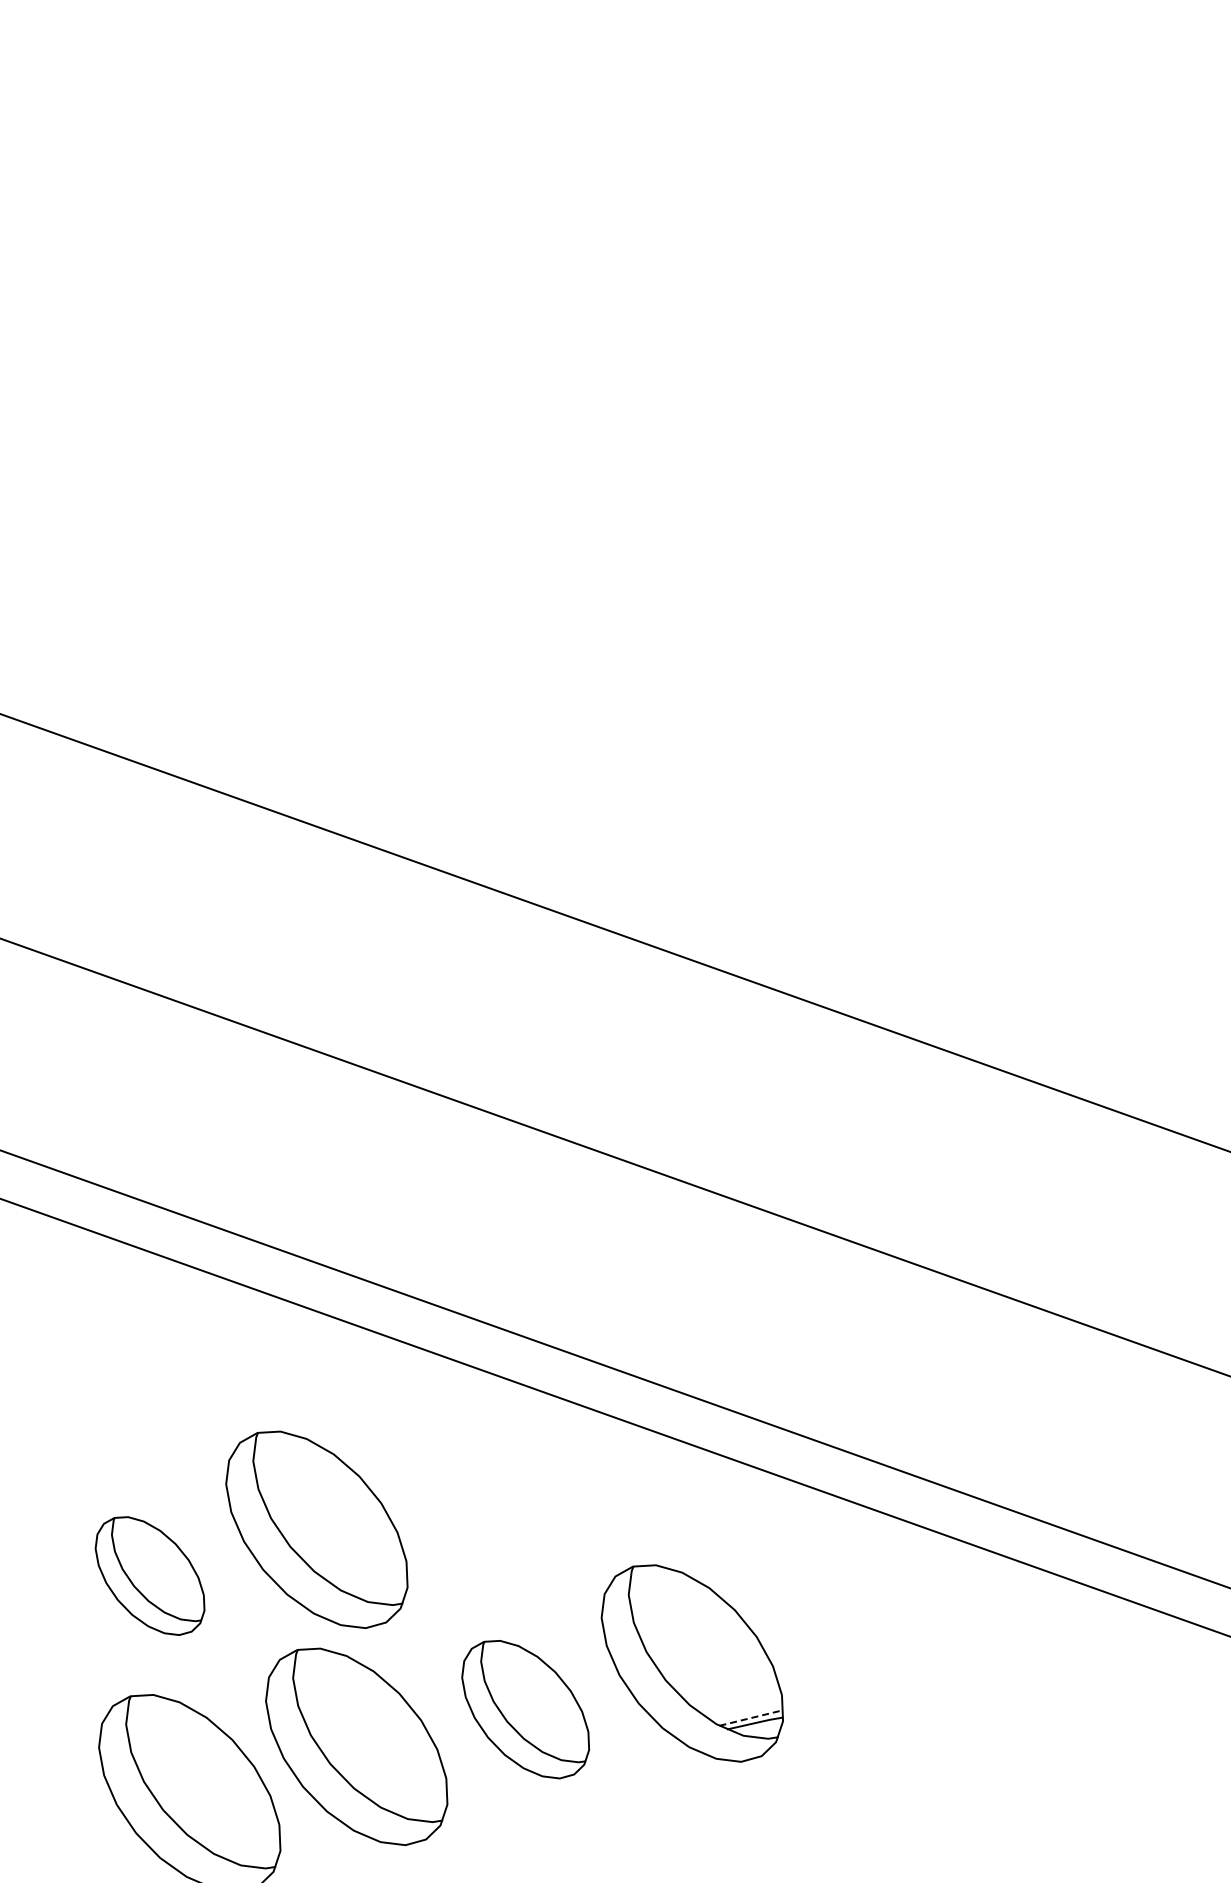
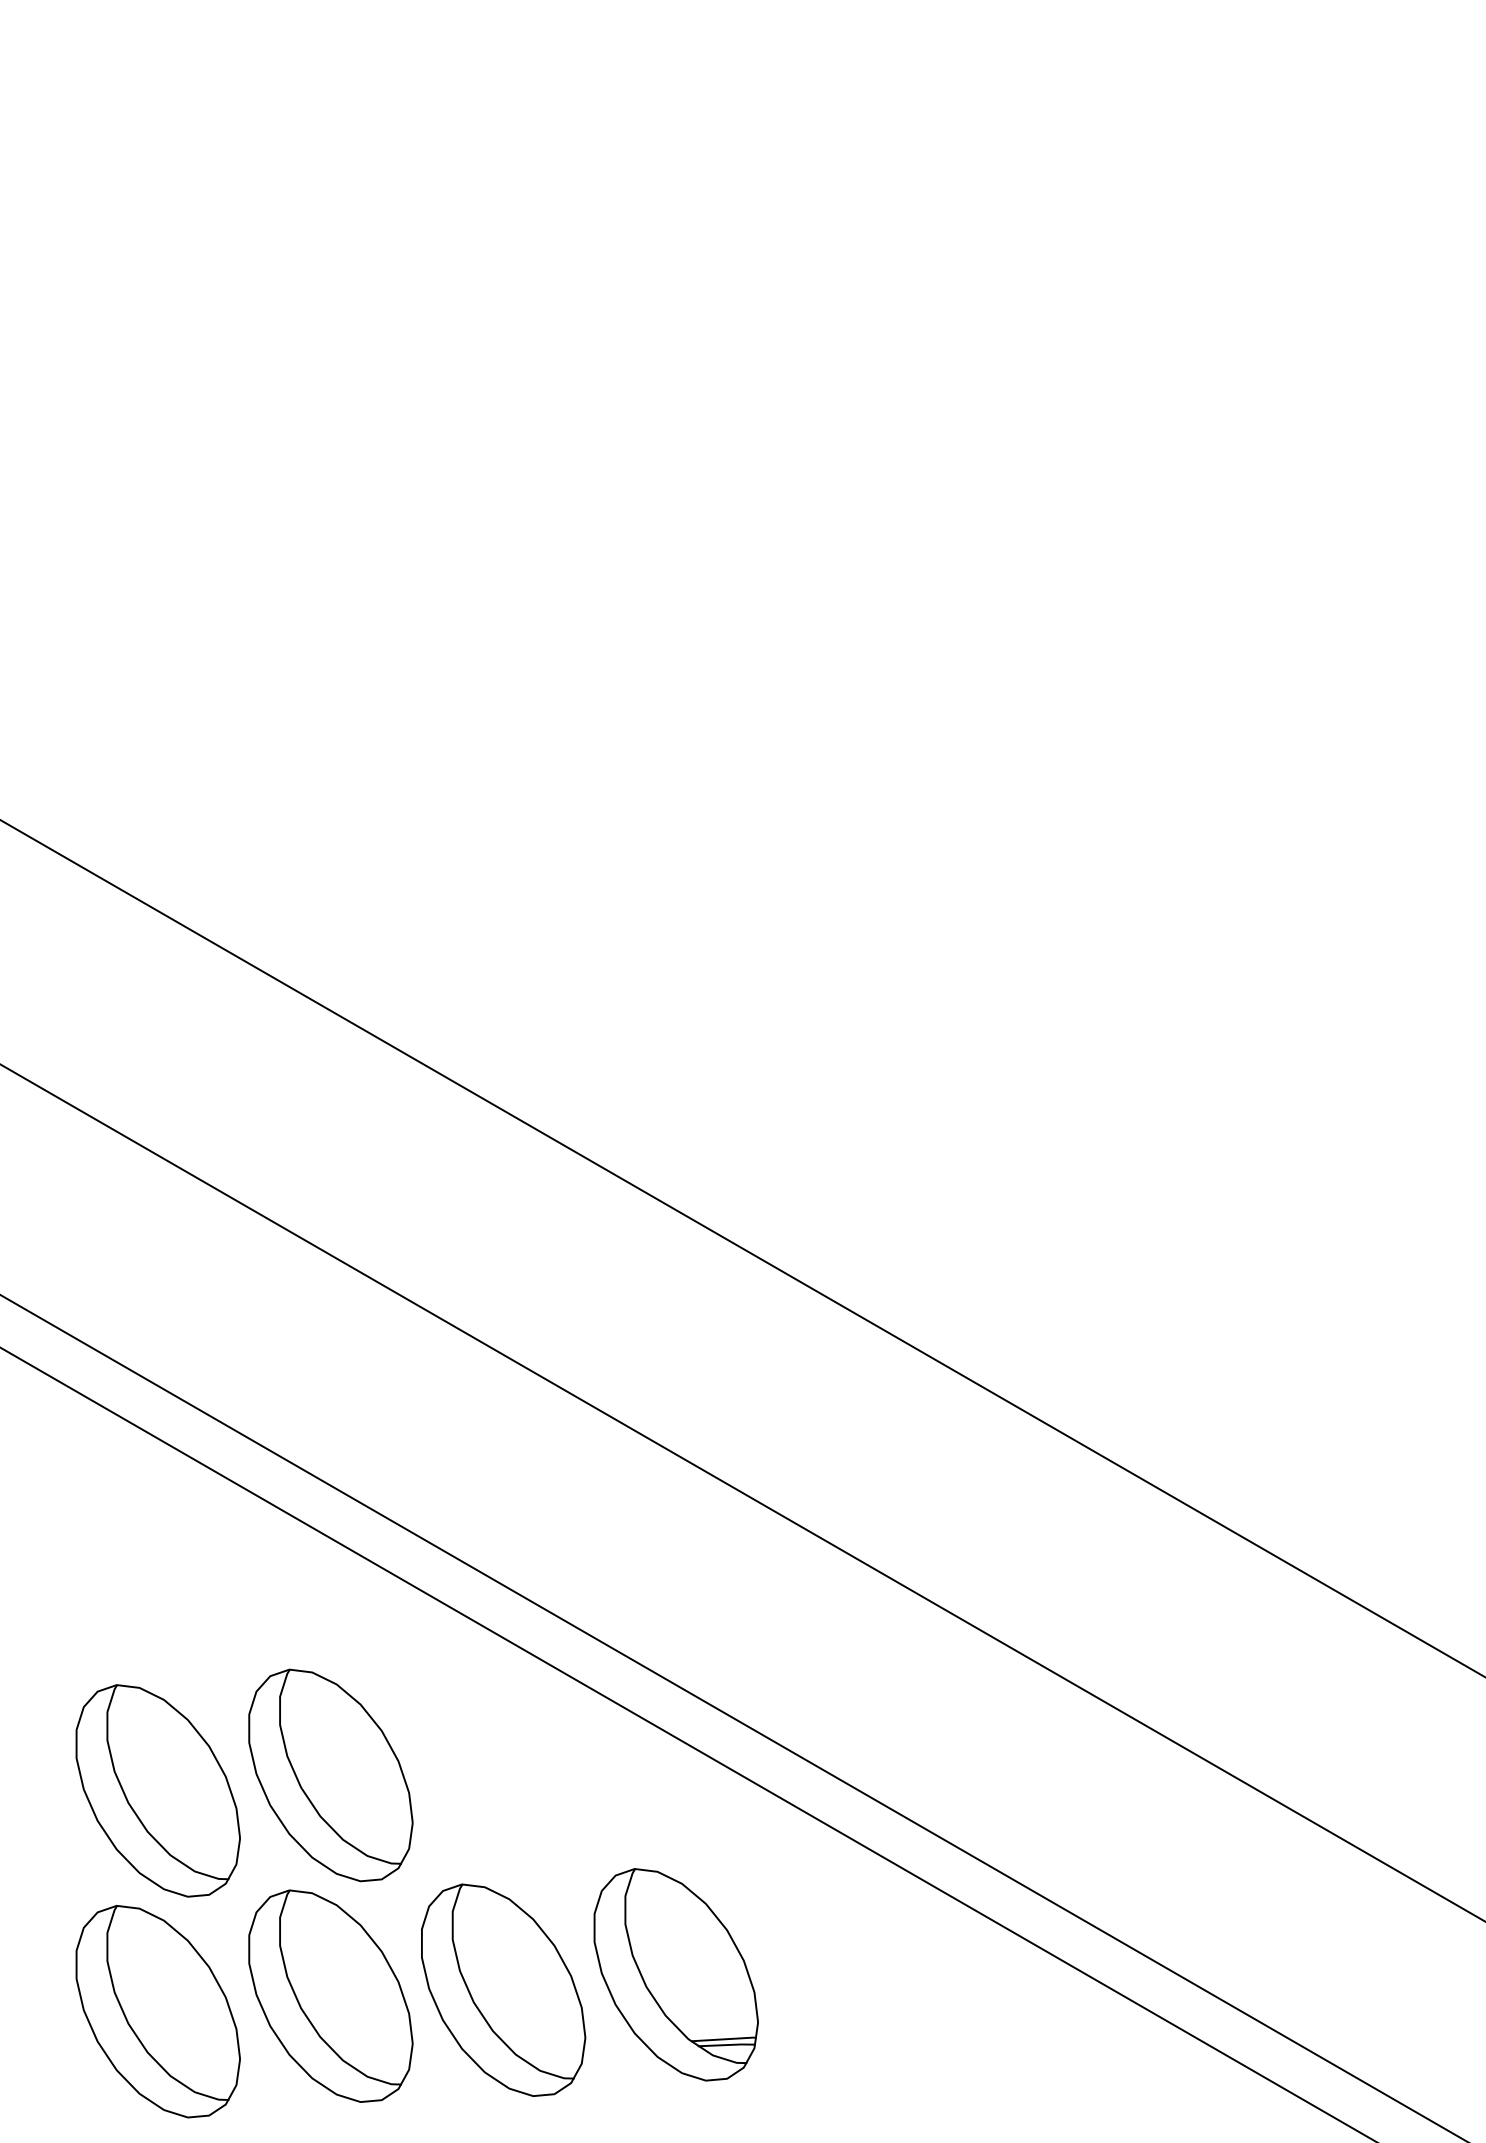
part: (149, 1575) -> (157, 1790), size x1.67
part: (525, 1708) -> (503, 1989), size x1.43
line: (752, 1718) -> (724, 2039), dashed -> solid

